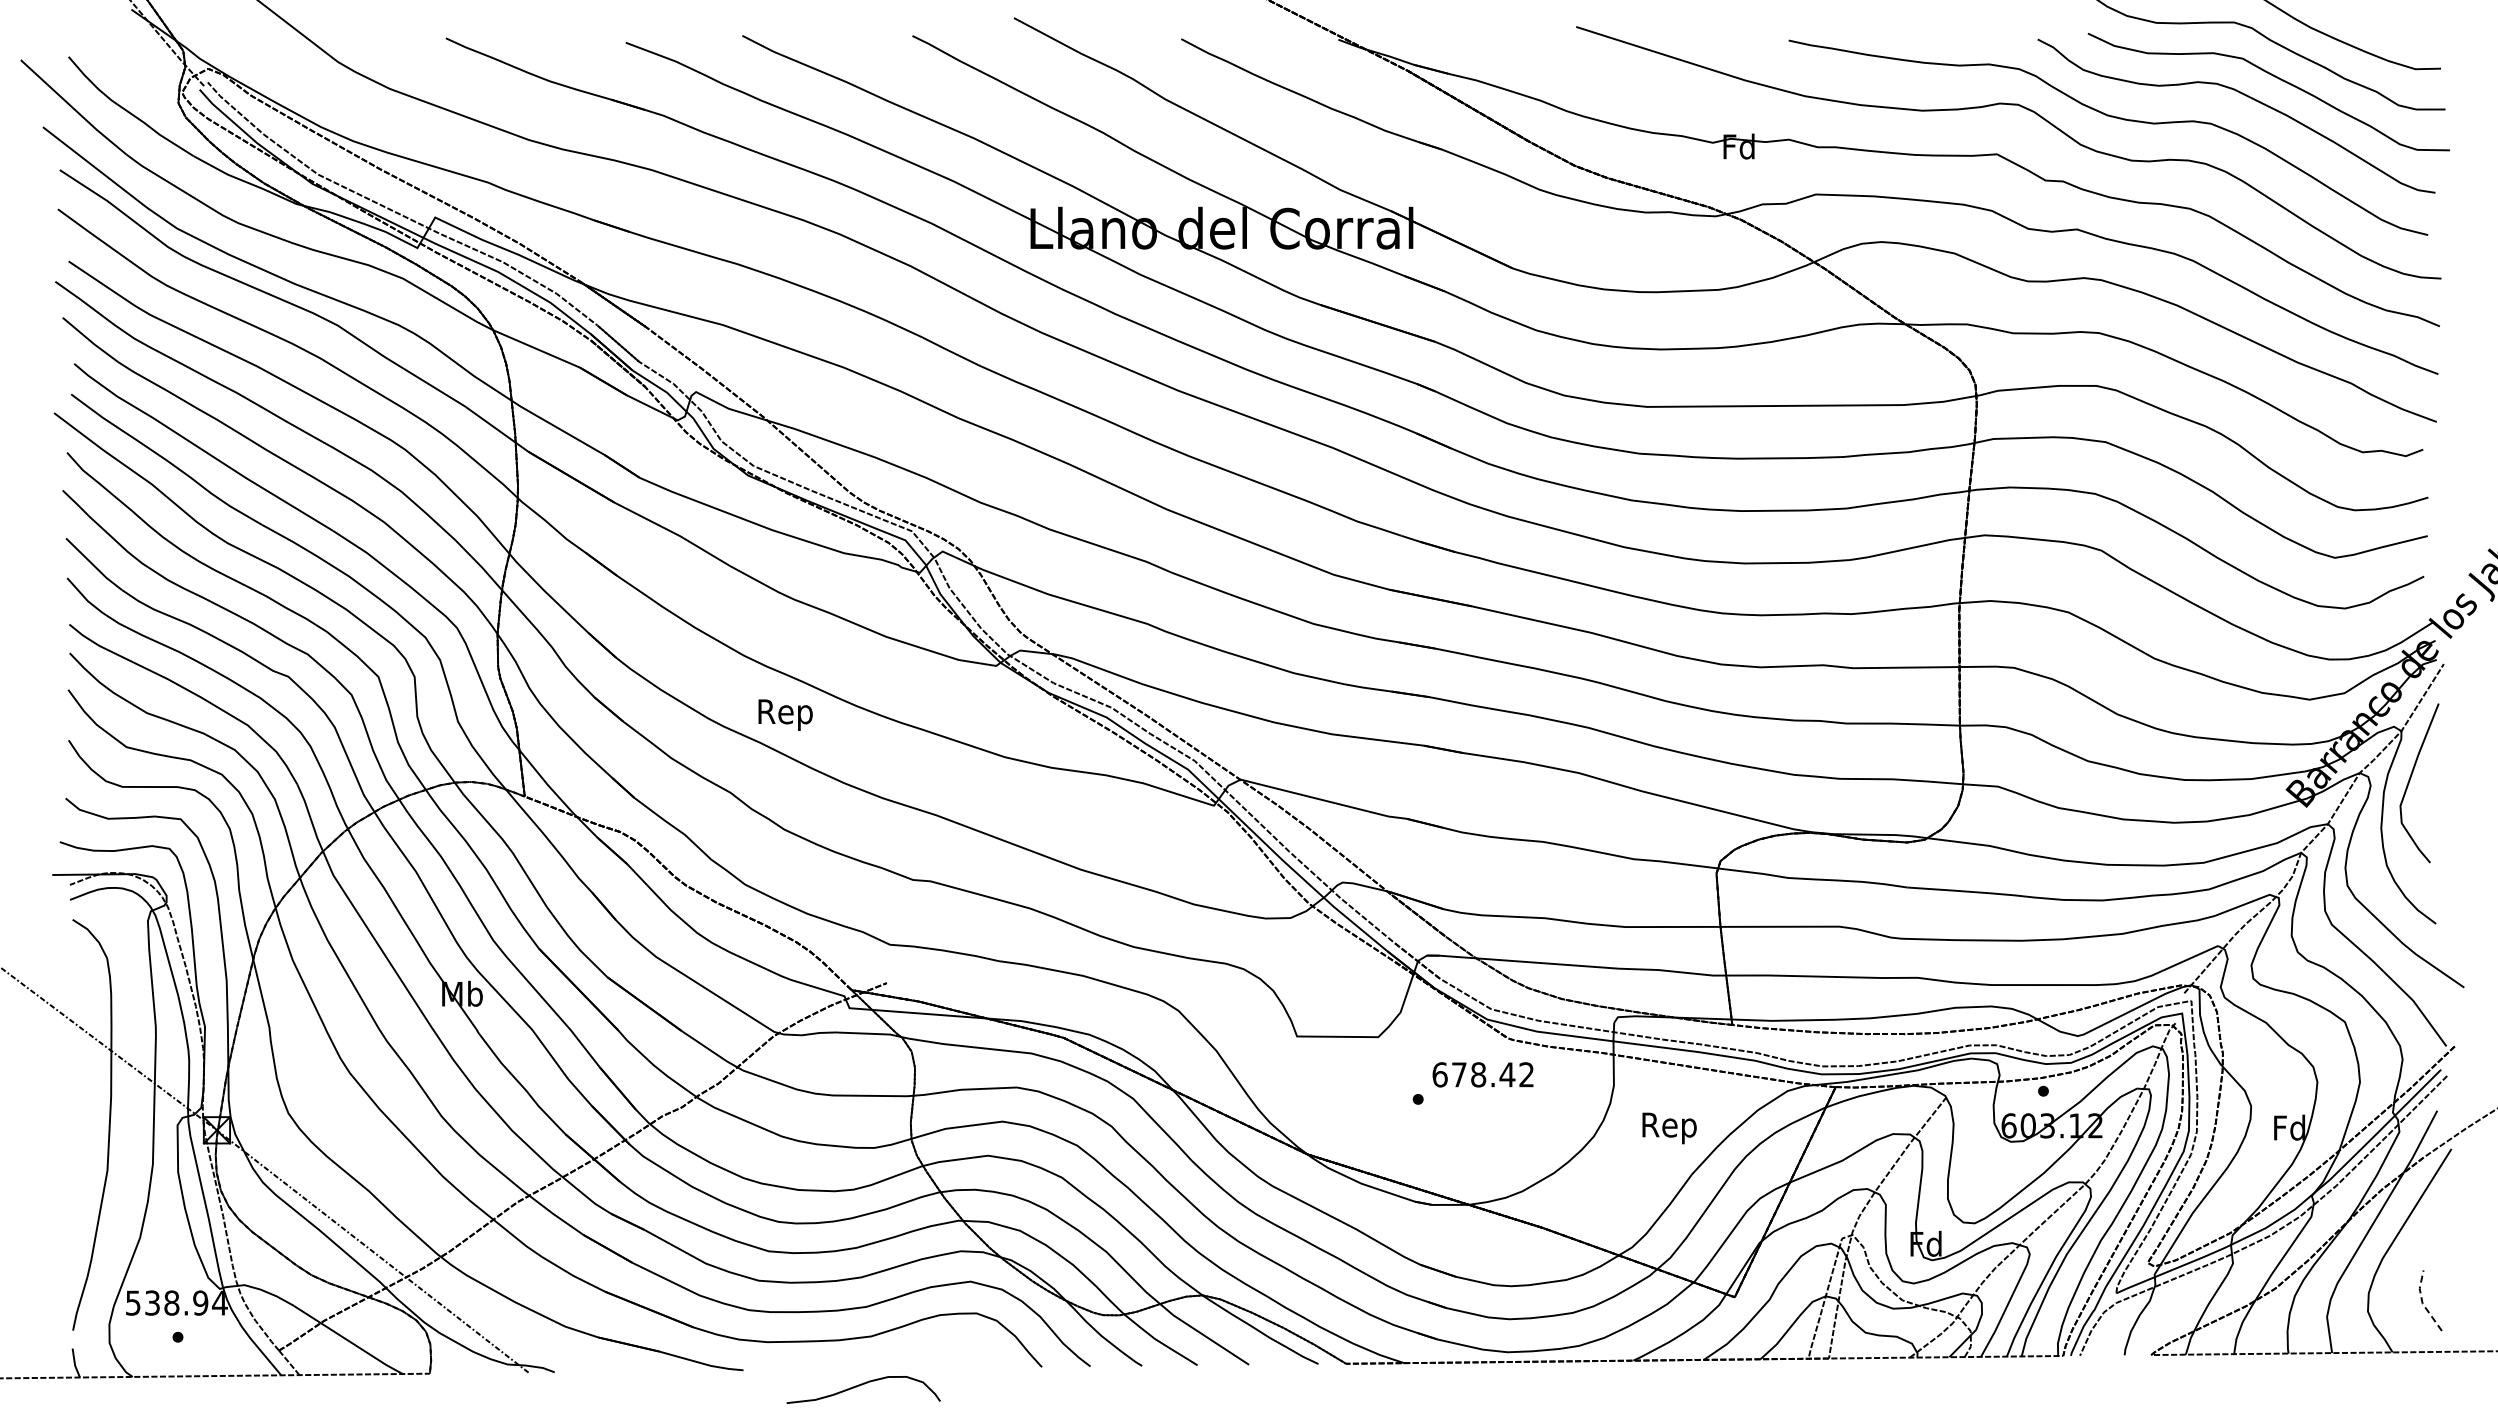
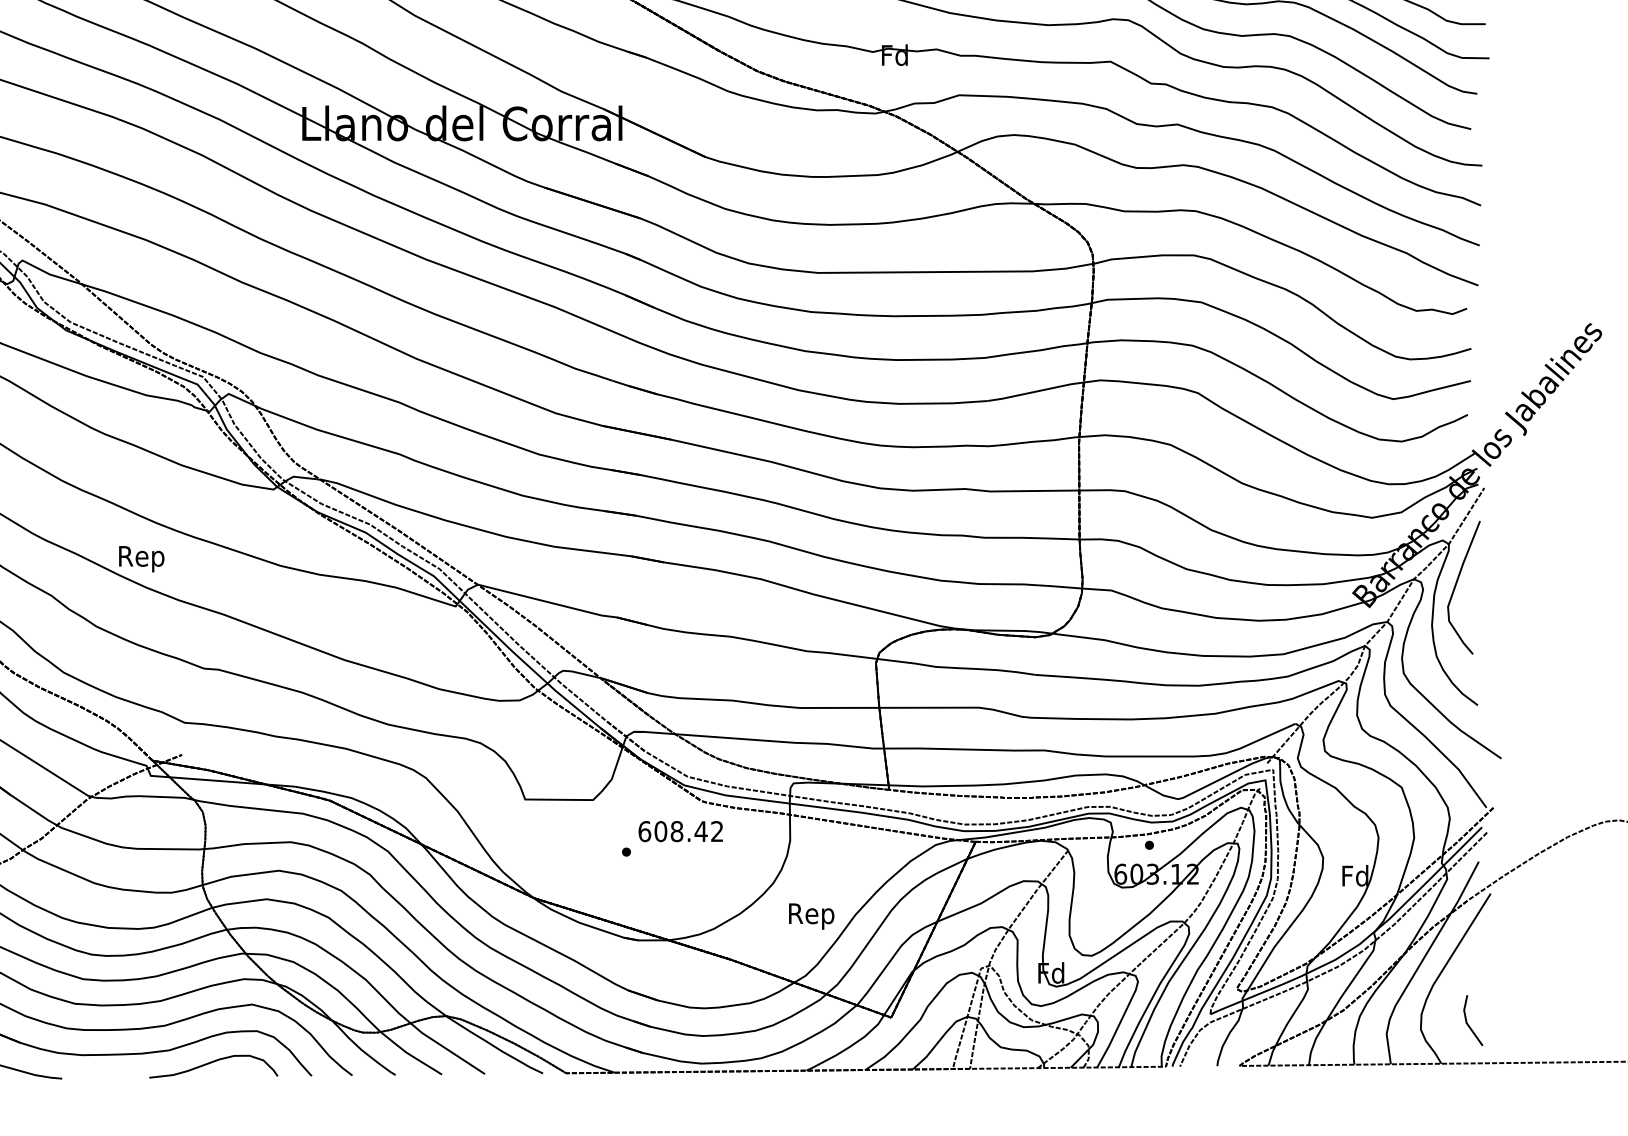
text: (785, 714) -> (141, 558), moved
text: (1458, 1074) -> (660, 831), 678.42 -> 608.42
text: (1669, 1128) -> (811, 916), moved
line: (2422, 1302) -> (1466, 1022), dashed -> solid
curve: (862, 1385) -> (212, 1062), moved

